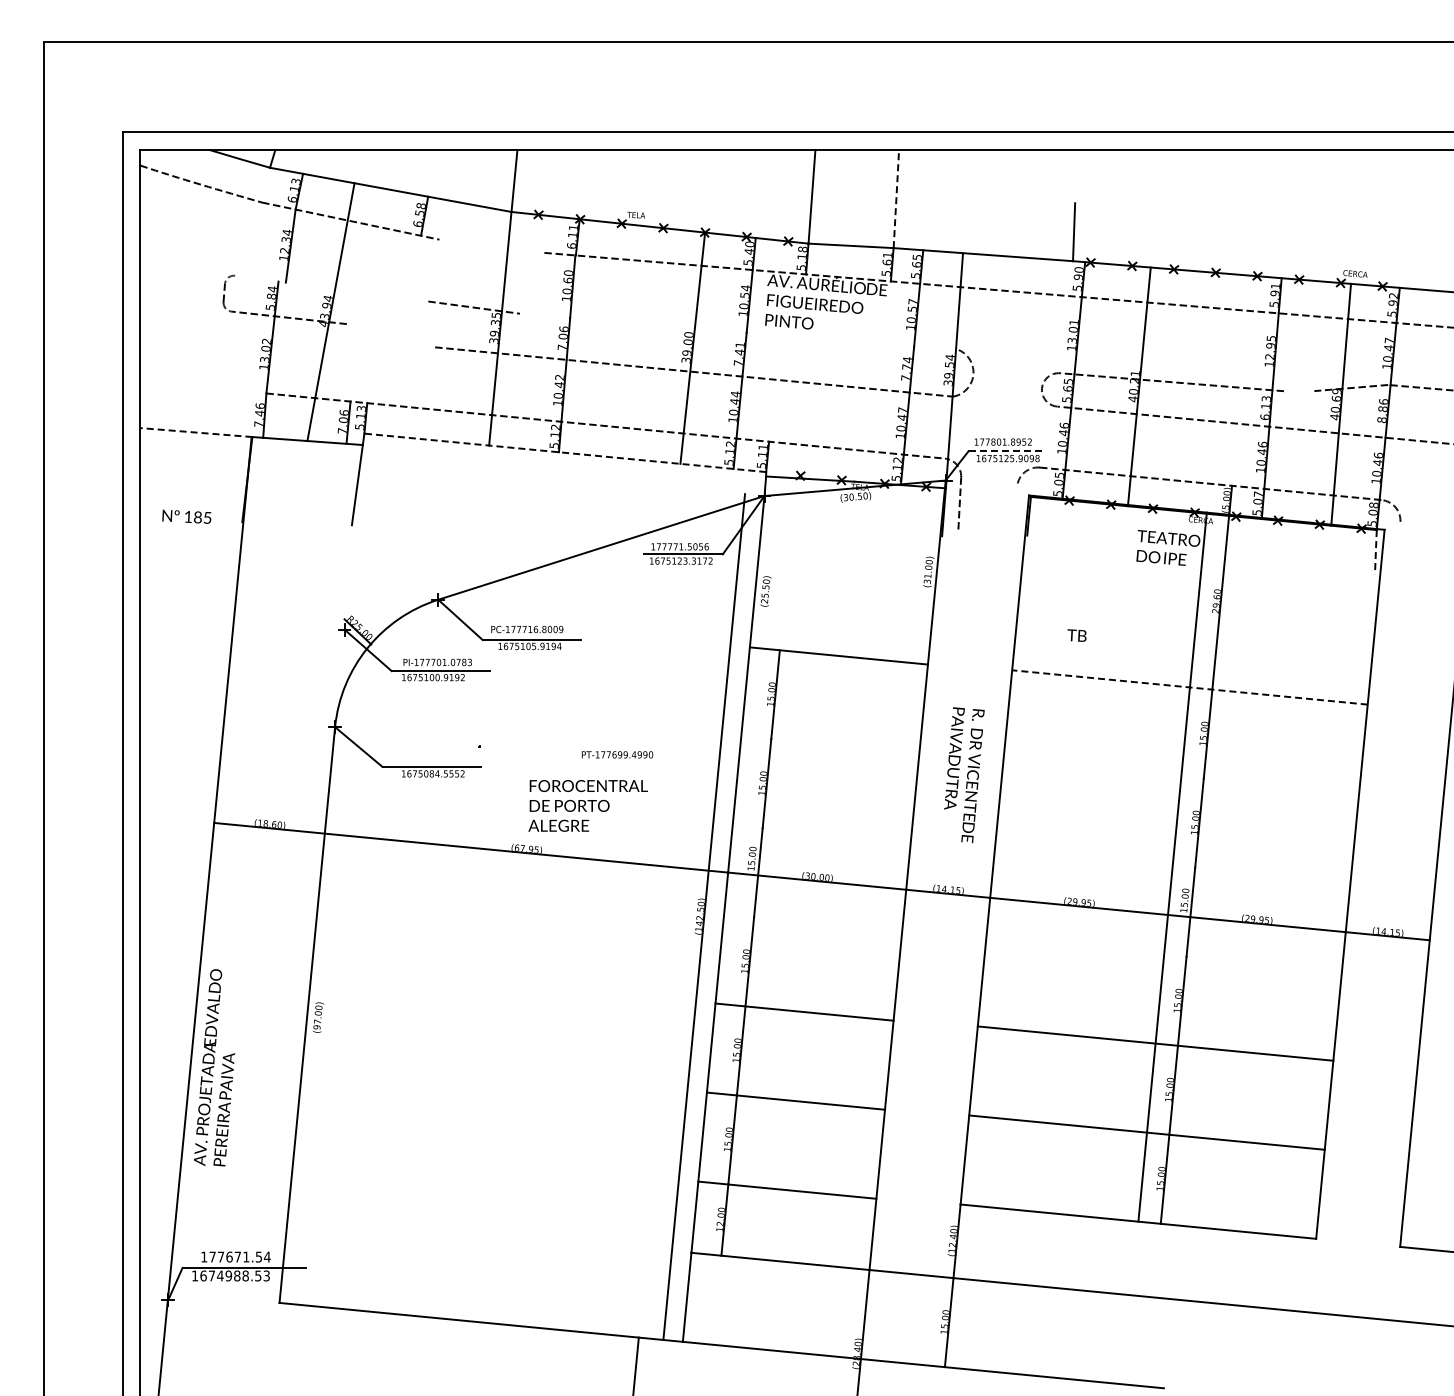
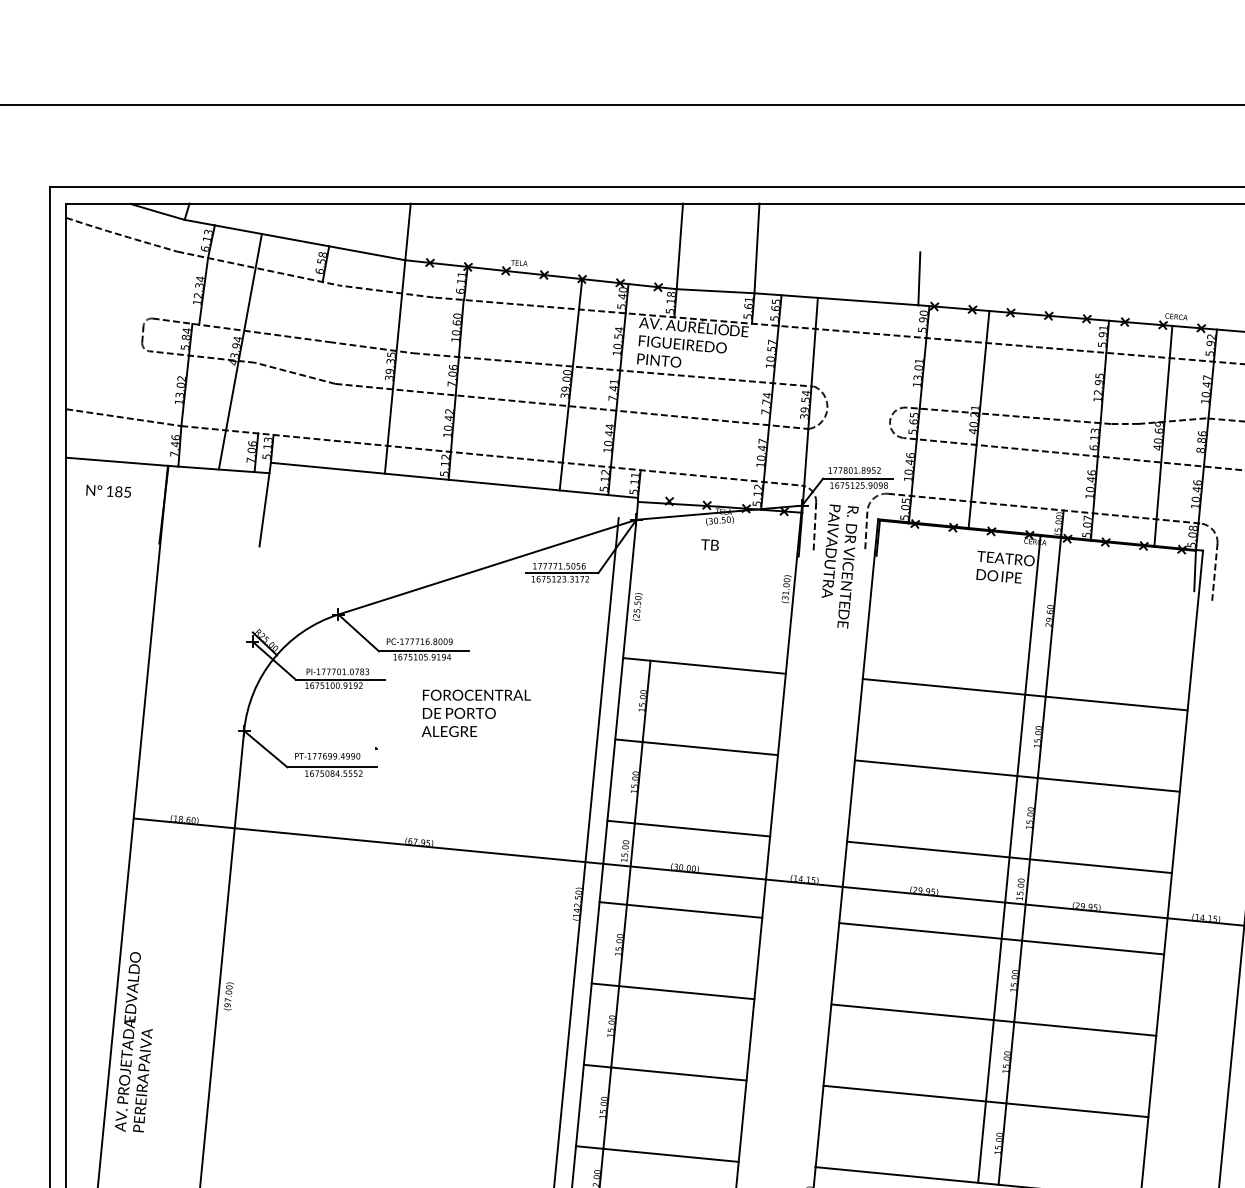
line: (896, 198) -> (757, 247), dashed -> solid
line: (490, 245) -> (386, 290), added
line: (331, 288) -> (240, 330), added
line: (739, 331) -> (613, 369), added
line: (390, 335) -> (294, 373), added
line: (203, 384) -> (123, 417), added
line: (1299, 391) -> (1125, 424), added
line: (195, 432) -> (116, 461), dashed -> solid
line: (1007, 451) -> (858, 479), dashed -> solid
line: (565, 452) -> (454, 480), dashed -> solid
line: (1015, 508) -> (865, 531), added
text: (186, 516) -> (108, 490), moved
line: (1375, 552) -> (1194, 571), dashed -> solid
line: (1397, 552) -> (1214, 571), added
text: (1076, 635) -> (709, 544), moved
line: (1189, 687) -> (1024, 694), dashed -> solid
line: (830, 744) -> (696, 746), added
text: (617, 754) -> (327, 755), moved
text: (964, 775) -> (840, 566), moved
line: (1181, 776) -> (1017, 776), added
text: (587, 805) -> (475, 713), moved
line: (821, 833) -> (688, 828), added
line: (1172, 865) -> (1009, 857), added
line: (813, 922) -> (681, 909), added
line: (1163, 954) -> (1001, 938), added

